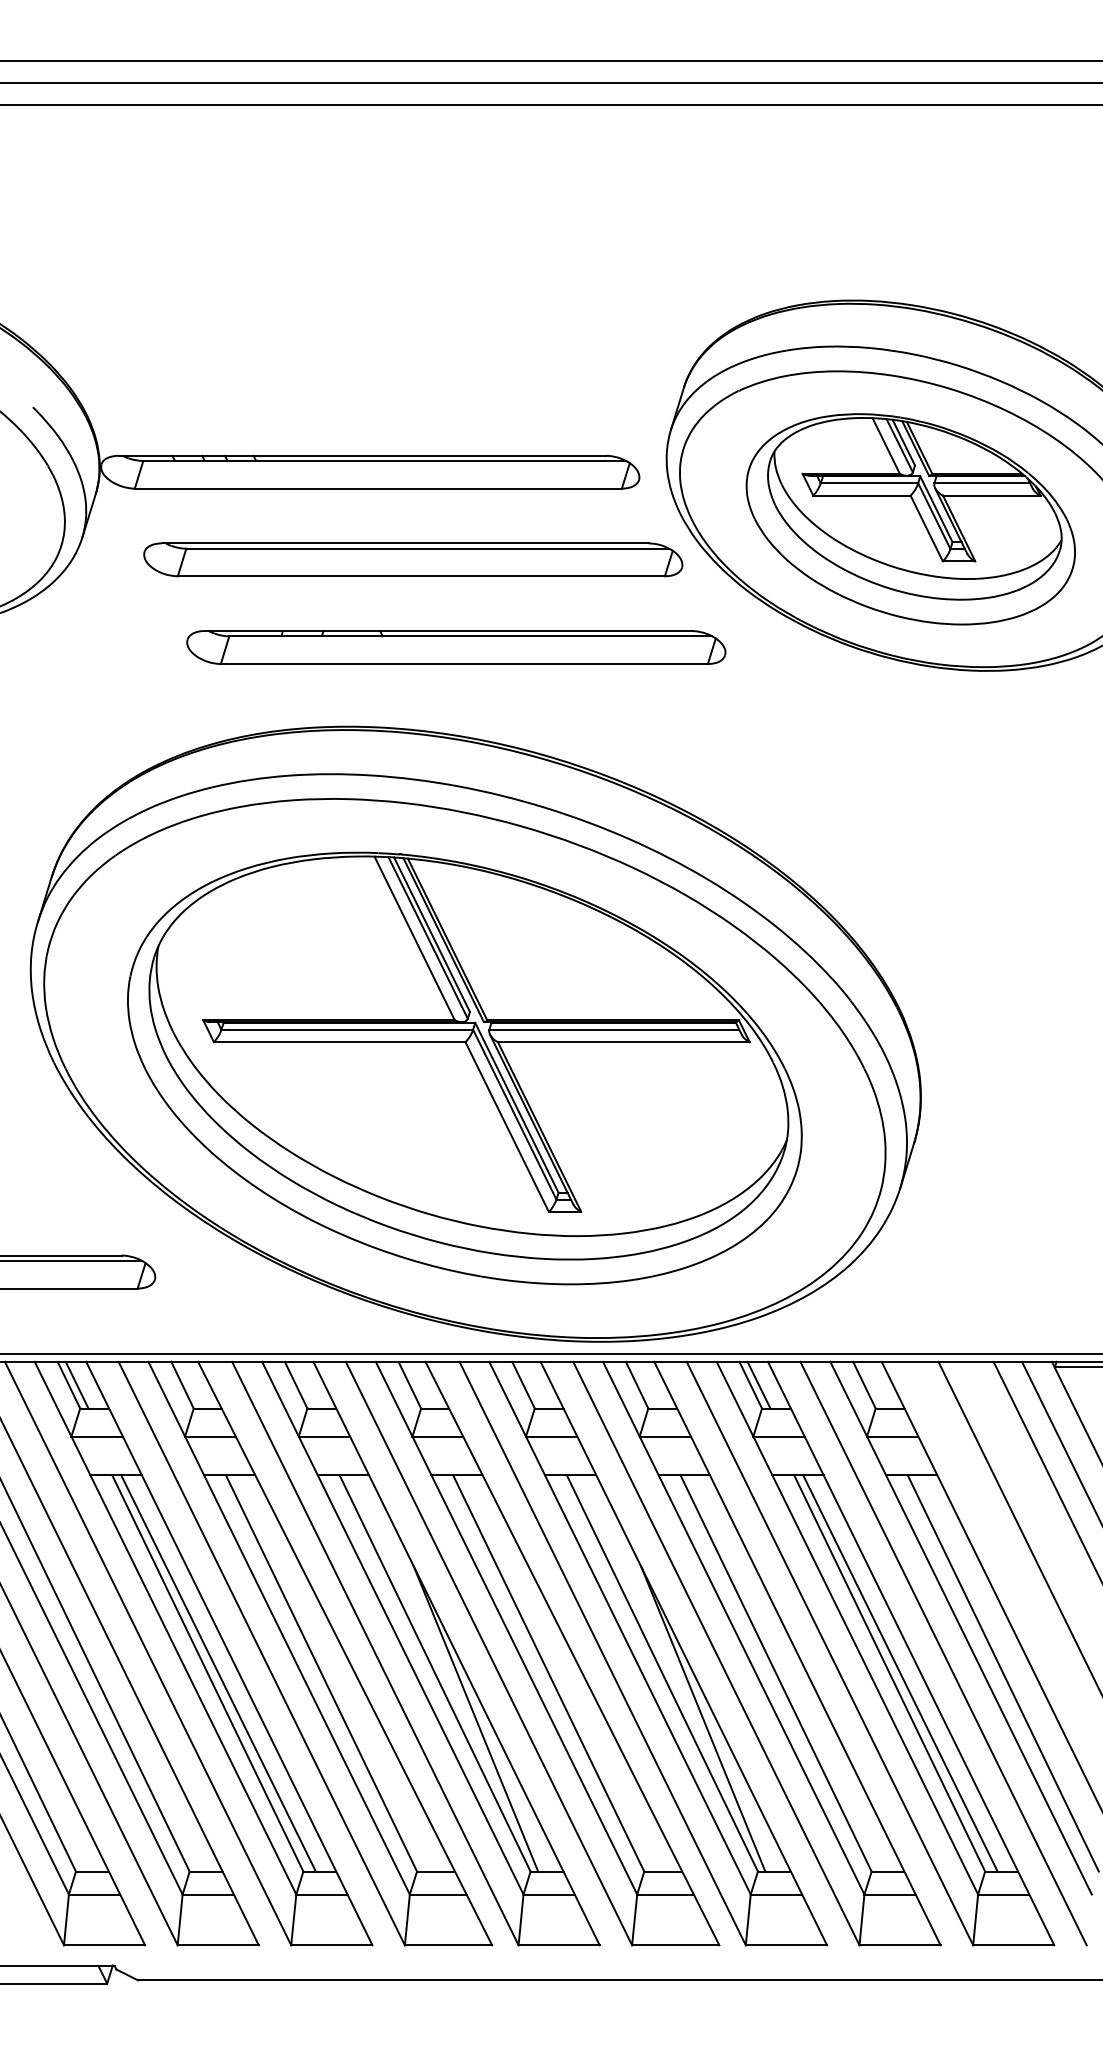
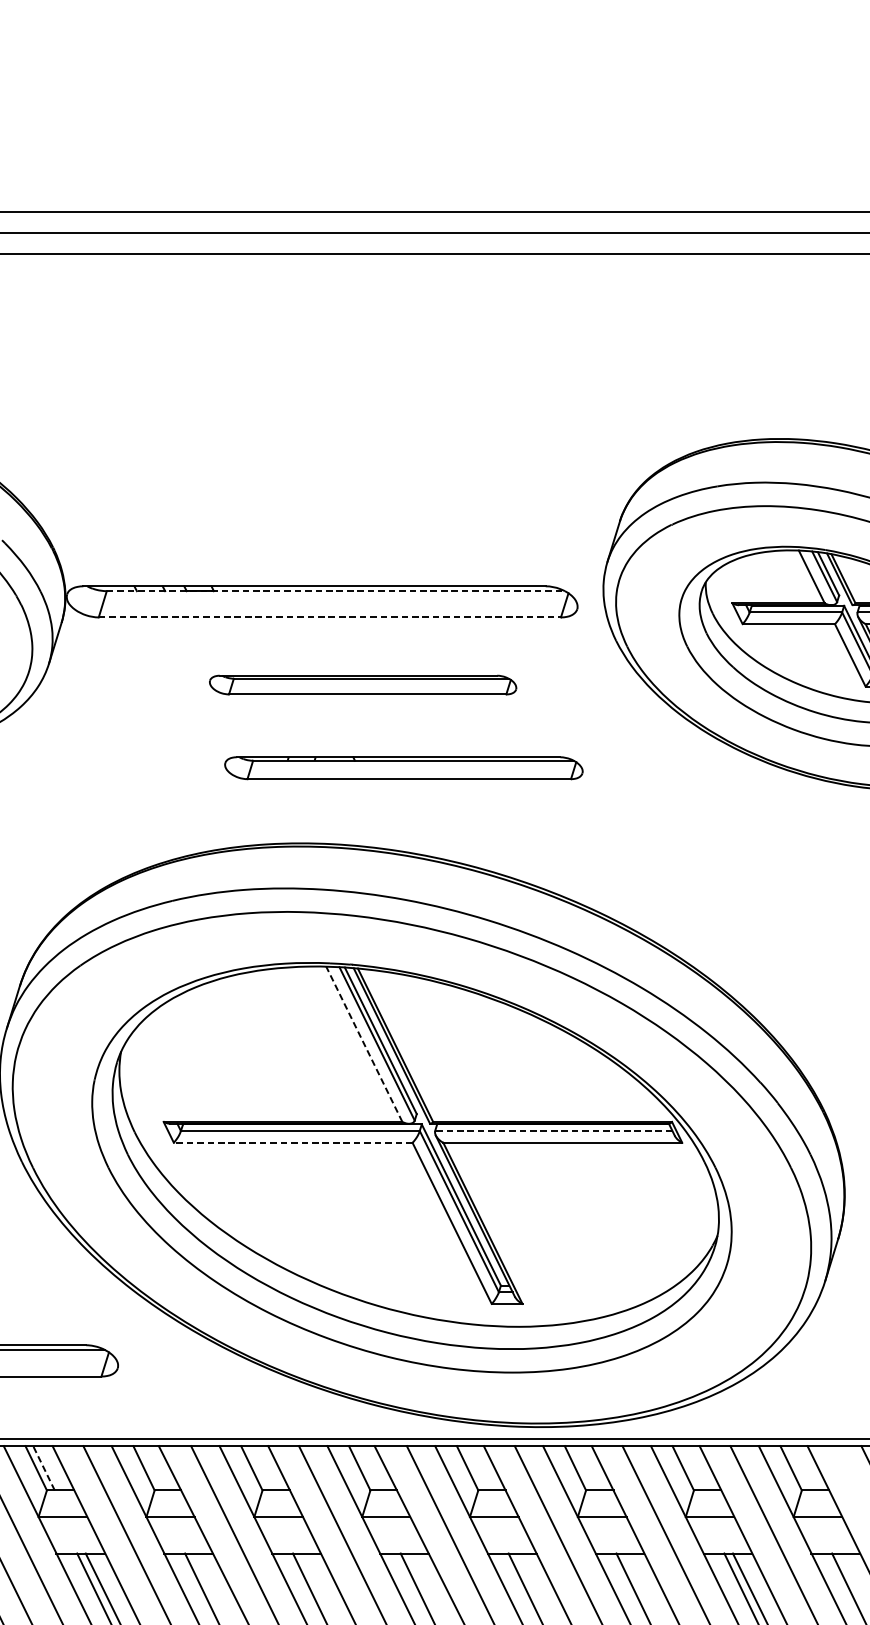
line: (385, 460) -> (336, 590), solid -> dashed
line: (378, 488) -> (329, 617), solid -> dashed
part: (413, 559) -> (363, 684), size x0.6
part: (456, 647) -> (404, 768), size x0.7
line: (414, 938) -> (364, 1044), solid -> dashed
line: (614, 1029) -> (553, 1130), solid -> dashed
line: (339, 1042) -> (292, 1143), solid -> dashed
line: (758, 1384) -> (690, 1467), removed
line: (77, 1385) -> (44, 1468), solid -> dashed

